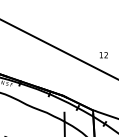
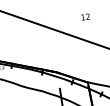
text: (103, 55) -> (85, 17), moved

